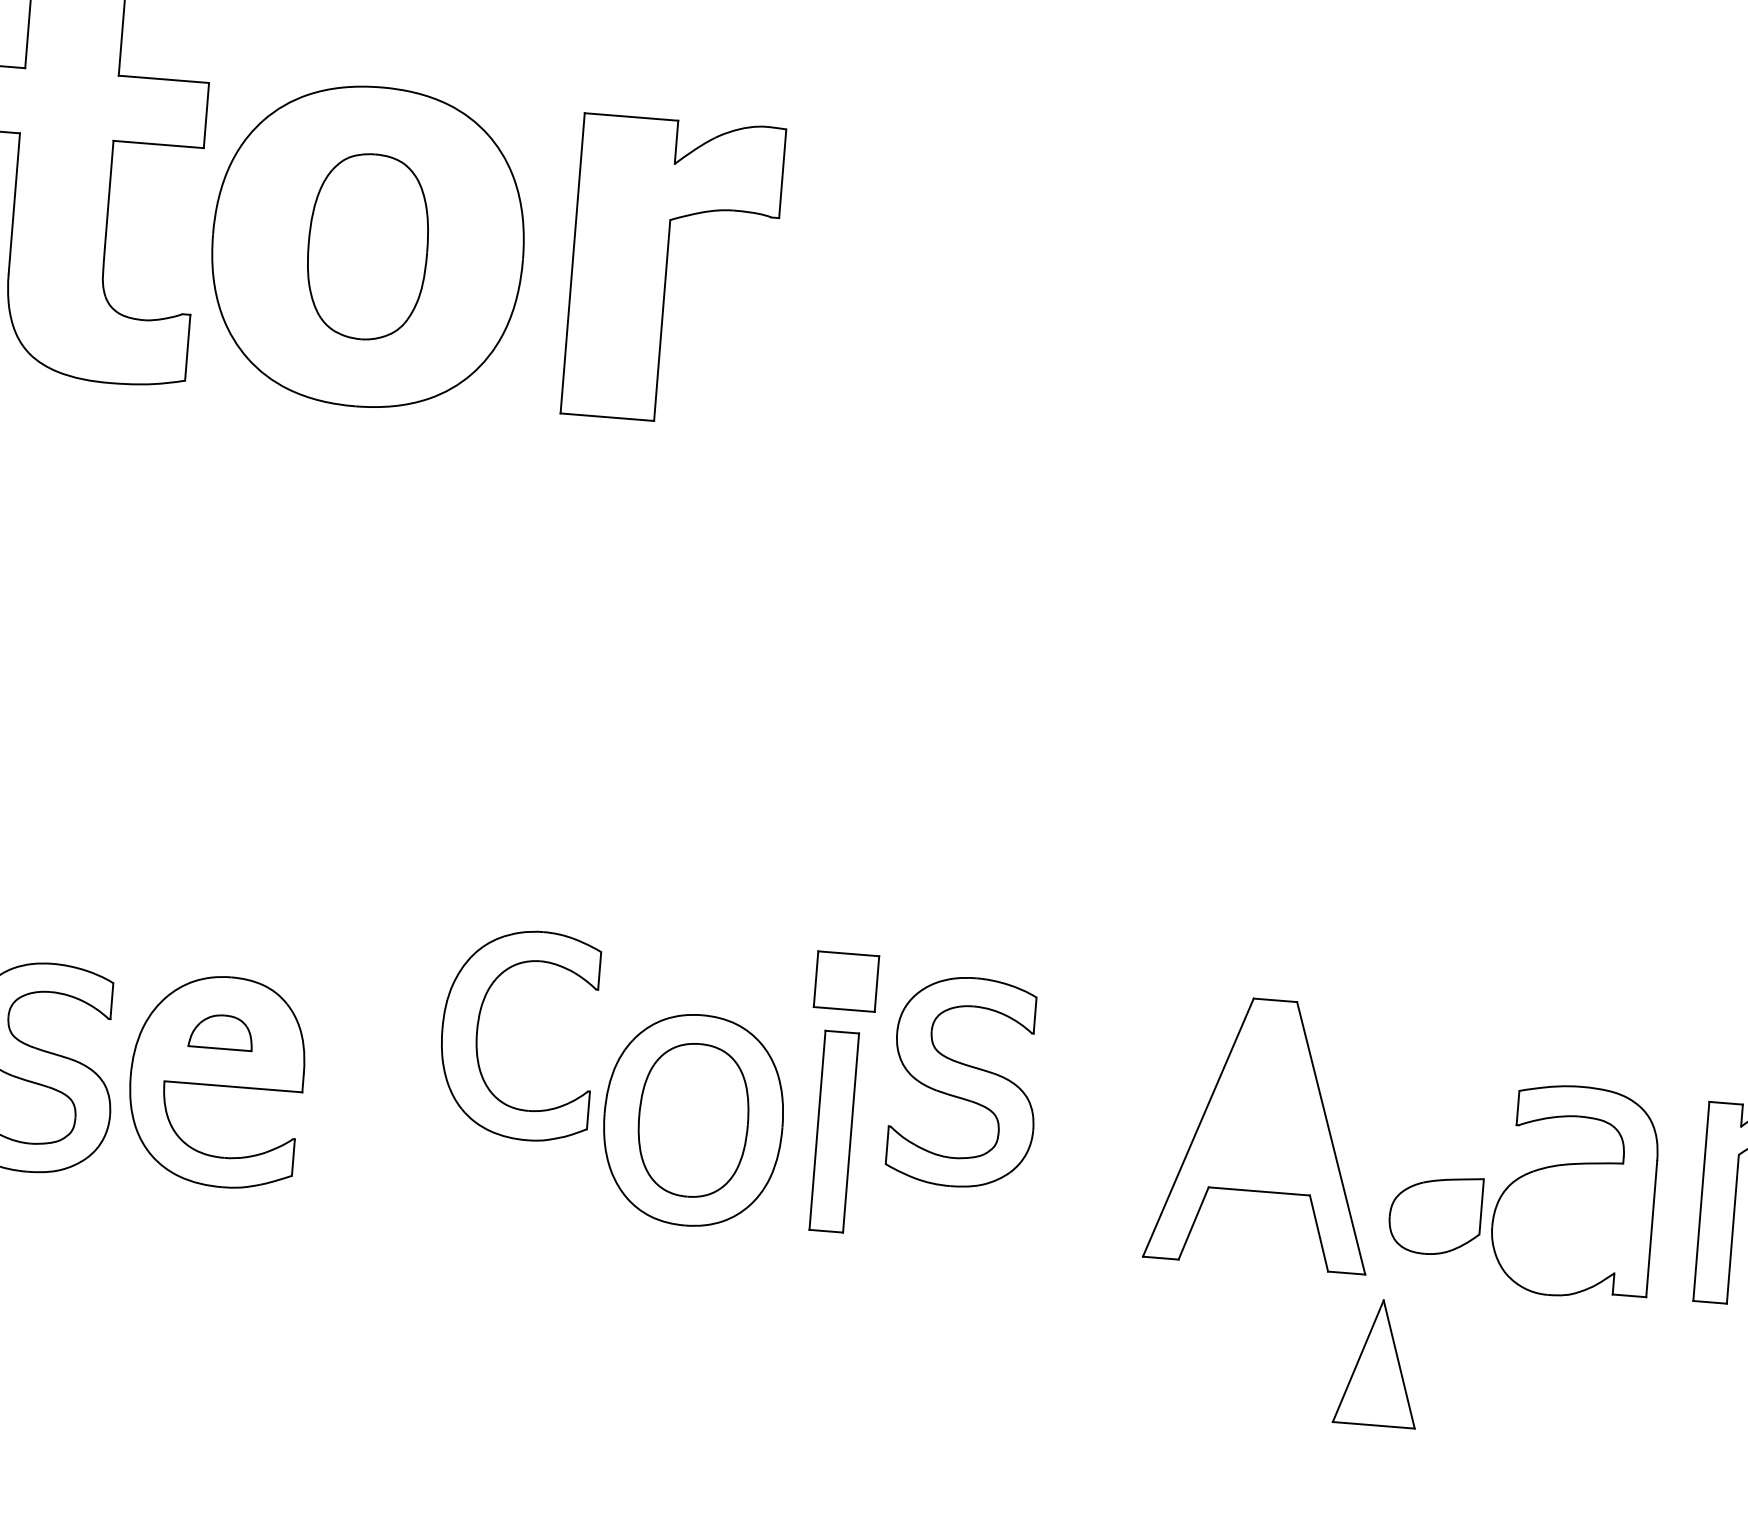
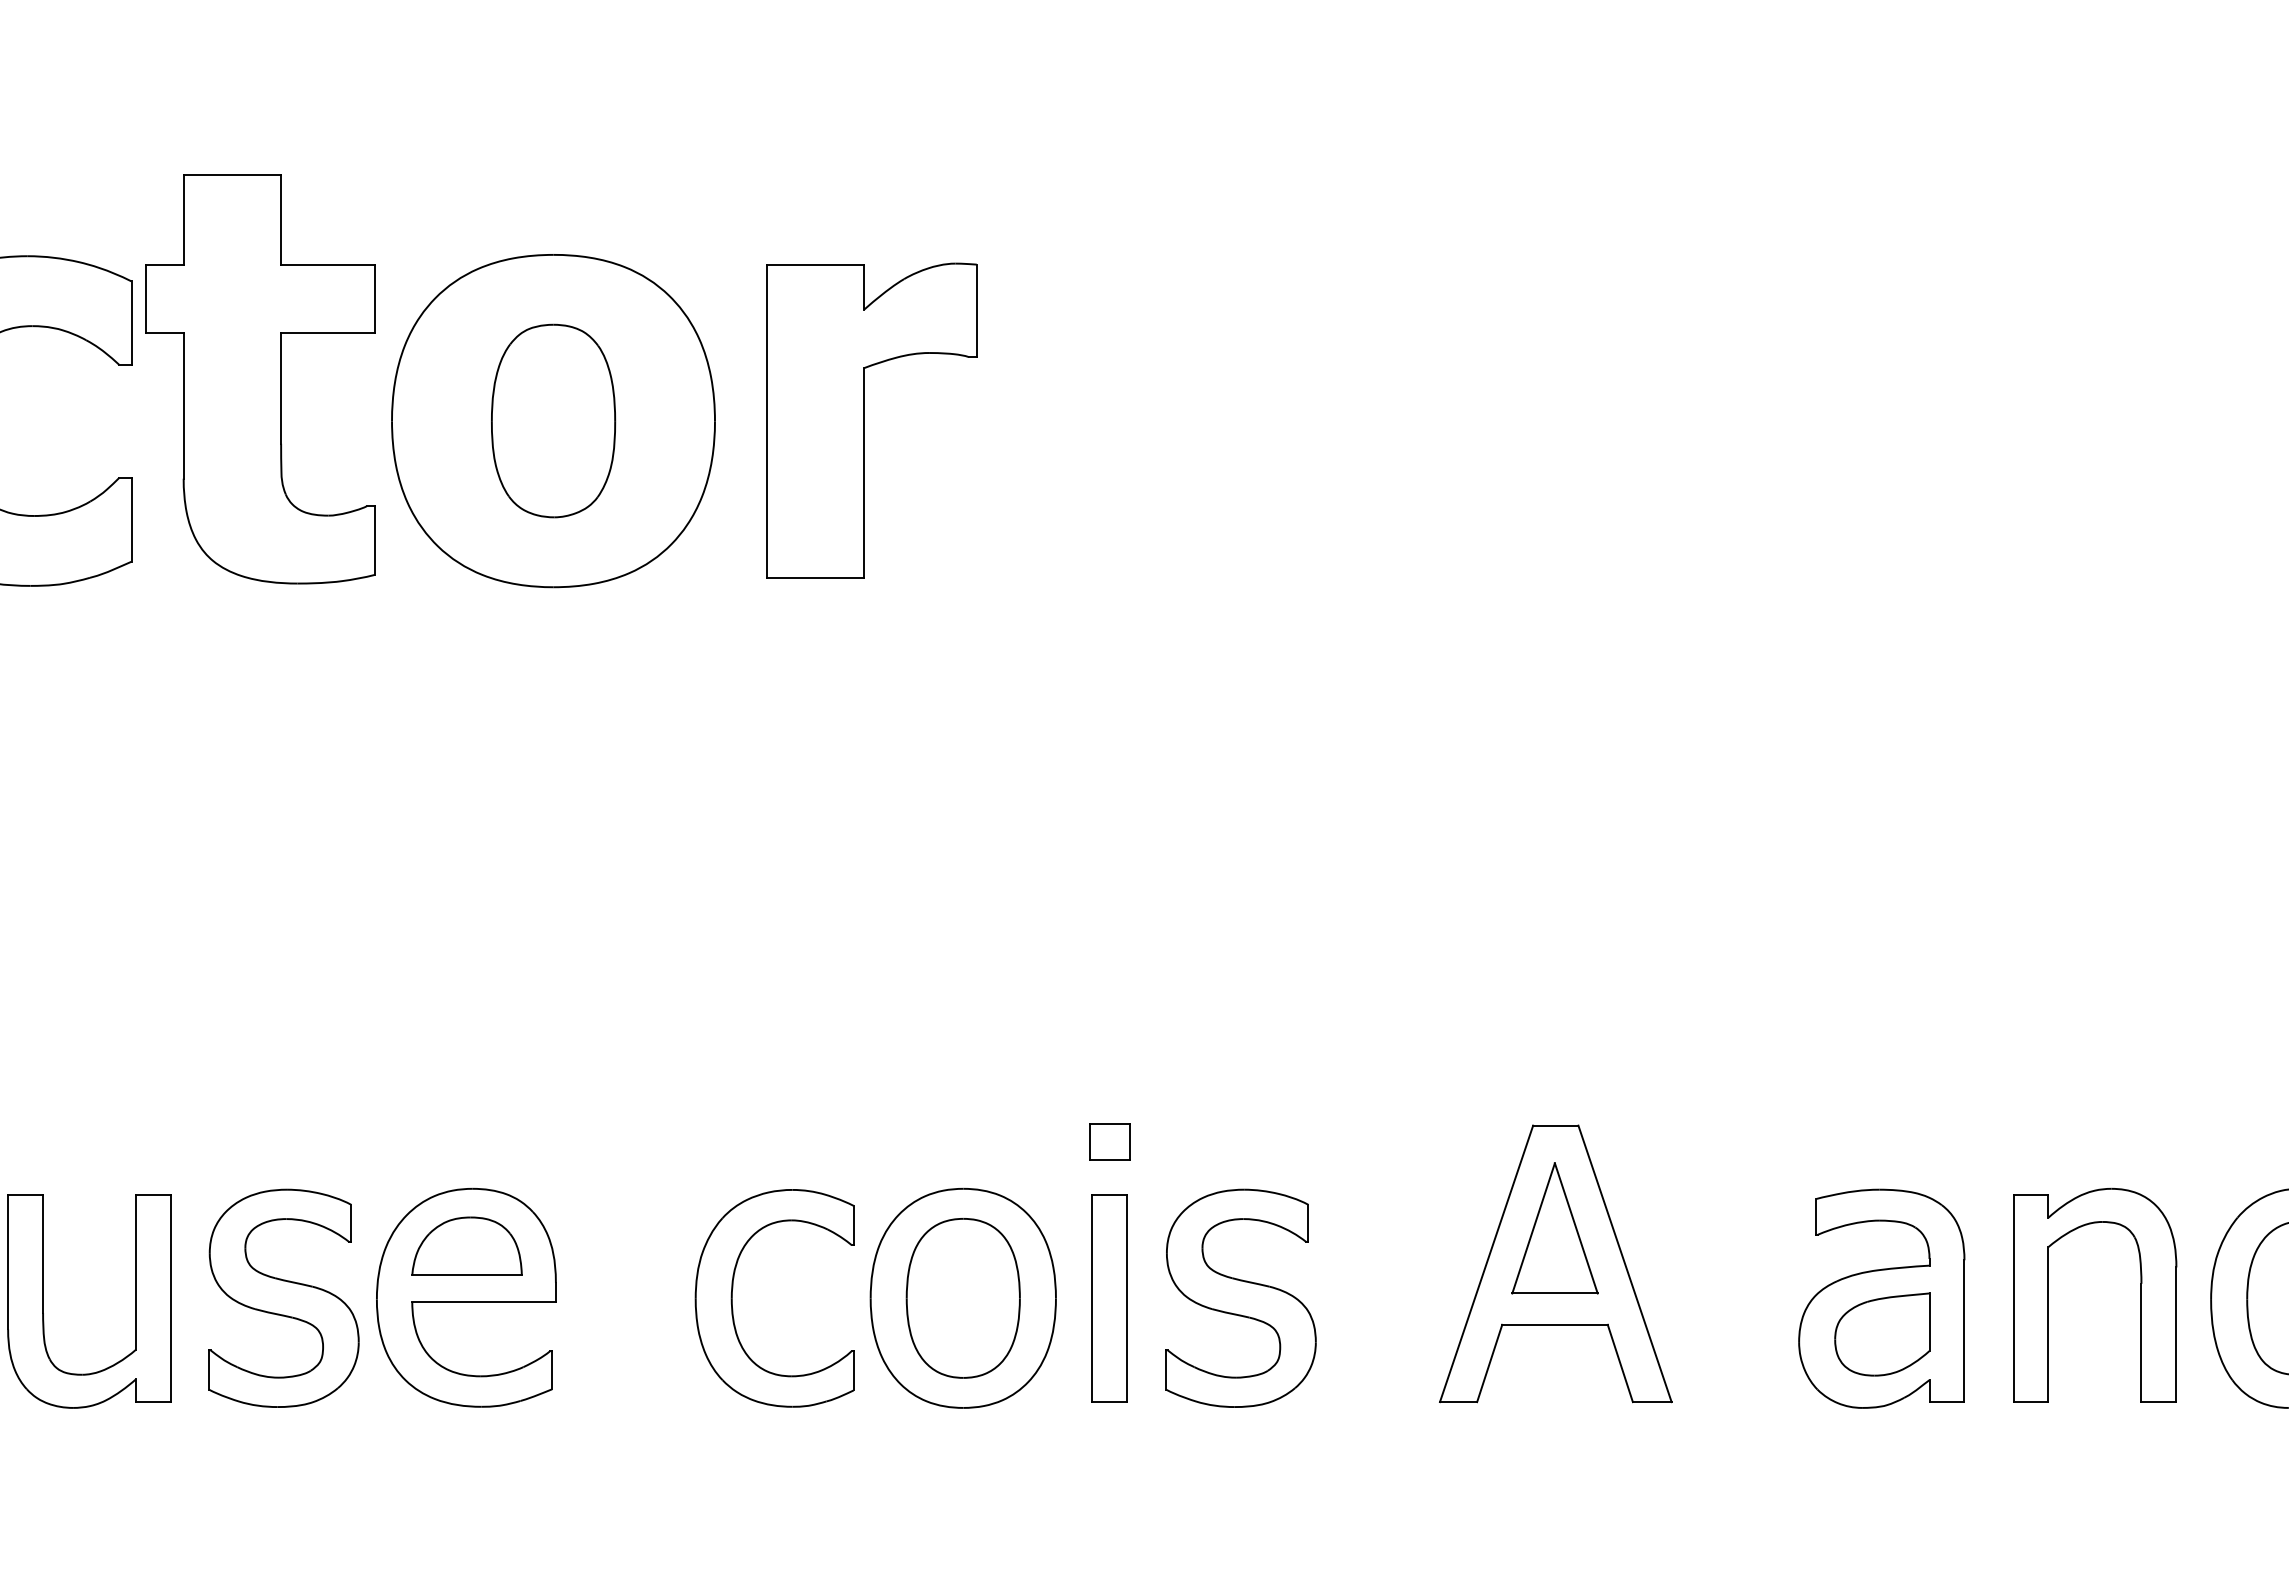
part: (845, 981) -> (1109, 1141), size x0.62
part: (220, 1031) -> (466, 1245), size x1.67
part: (477, 1031) -> (732, 1298), moved
part: (964, 1081) -> (1240, 1297), moved
part: (1435, 1214) -> (1882, 1334), moved
part: (1378, 1362) -> (1554, 1228), moved

